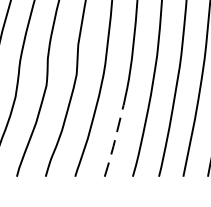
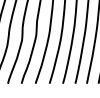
line: (114, 144) -> (54, 68), dashed -> solid

